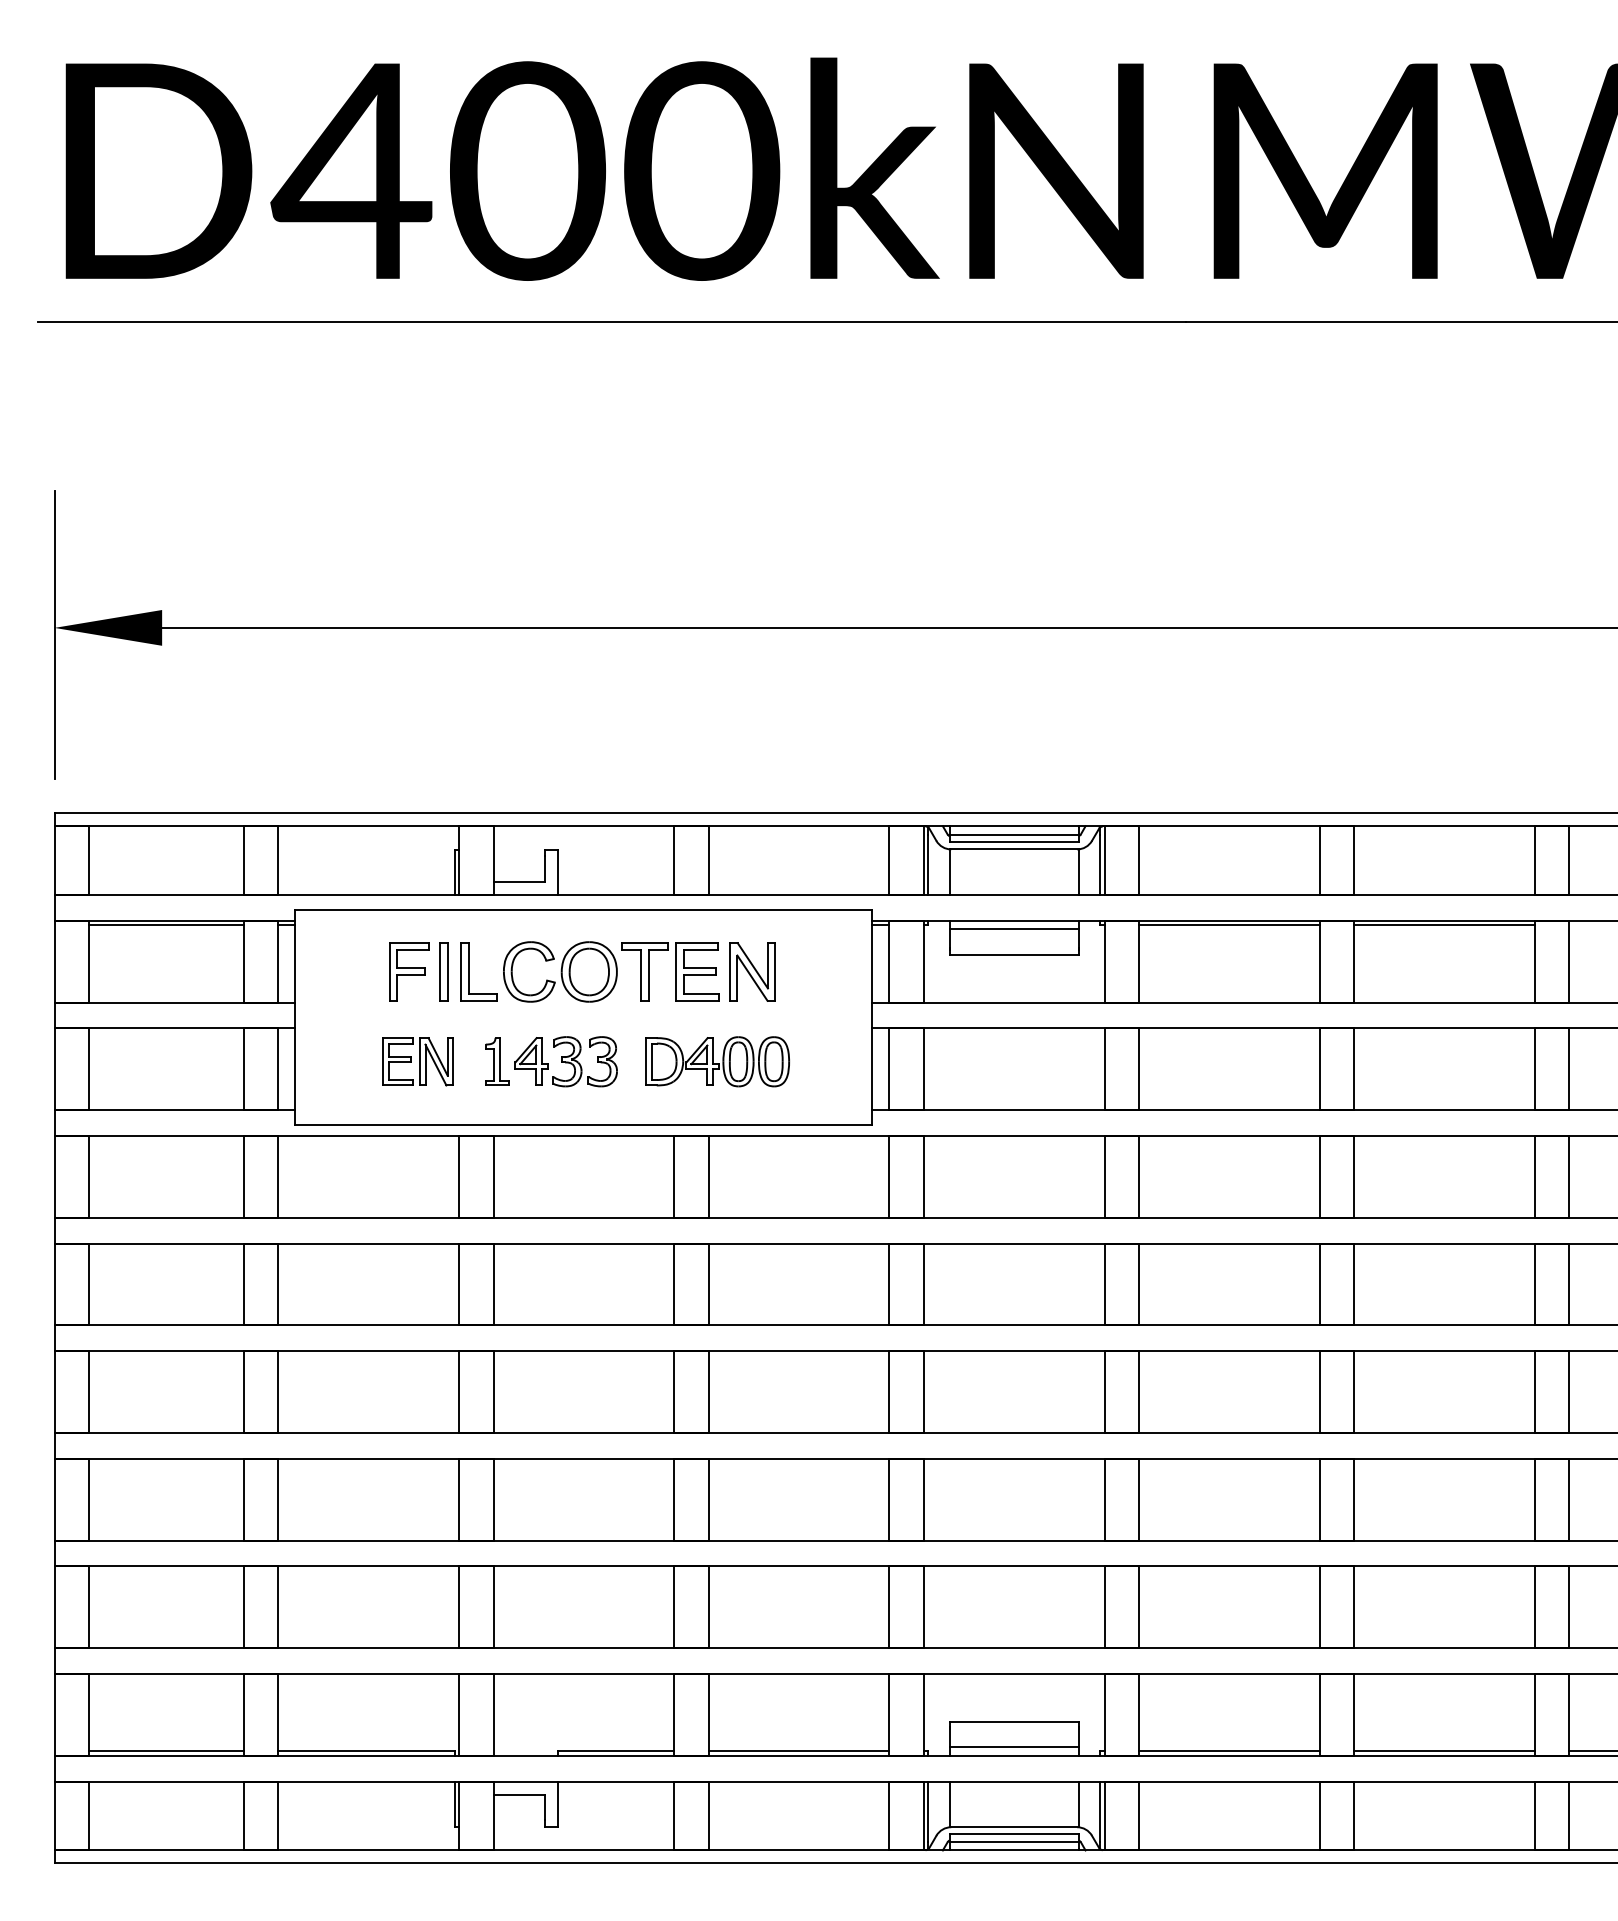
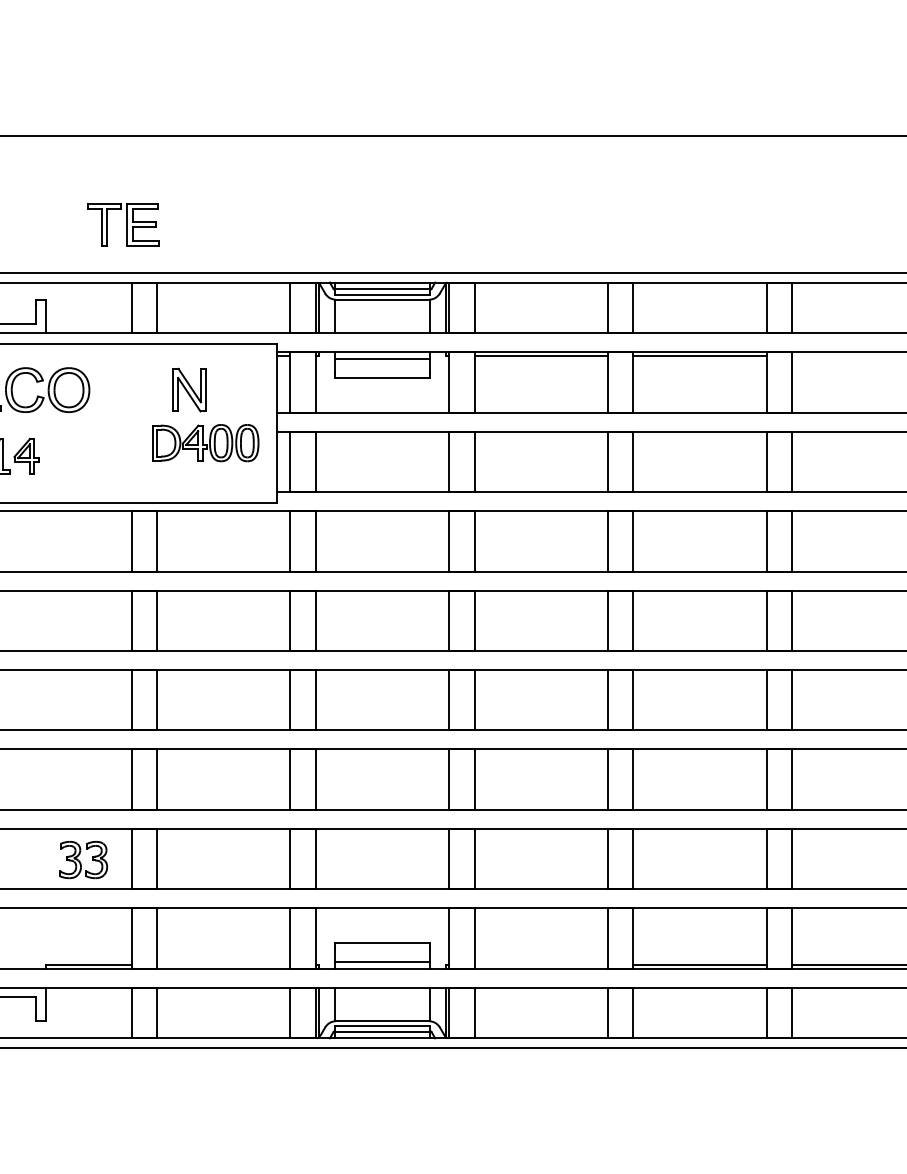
part: (670, 971) -> (123, 224), moved
part: (584, 1061) -> (83, 859), moved
part: (717, 1061) -> (205, 442), moved
line: (798, 1751) -> (223, 965), removed
line: (1229, 1751) -> (541, 965), removed

